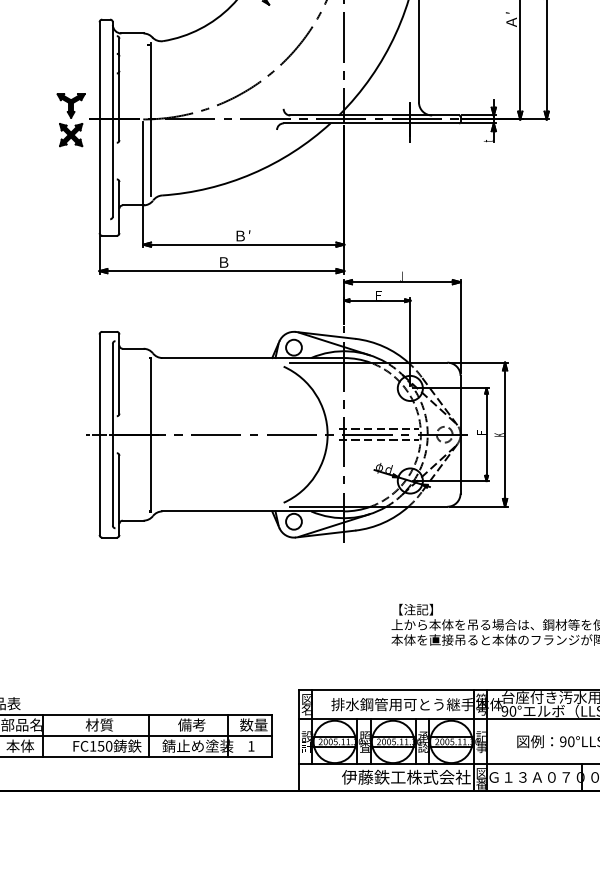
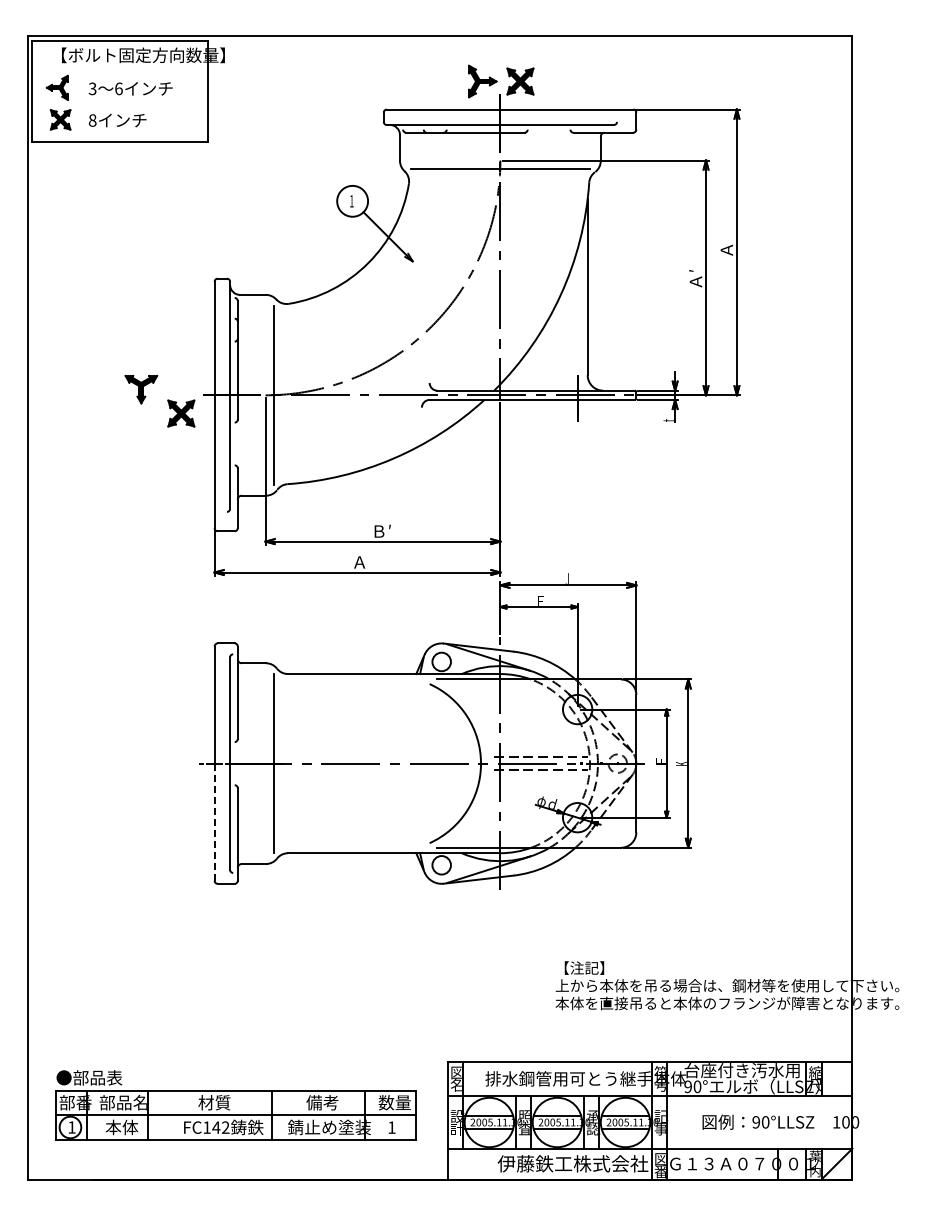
part: (71, 105) -> (141, 389), moved
text: (223, 262) -> (359, 562), Ｂ -> Ａ
line: (99, 485) -> (214, 822), solid -> dashed
text: (104, 746) -> (220, 1127), FC150 -> FC142

